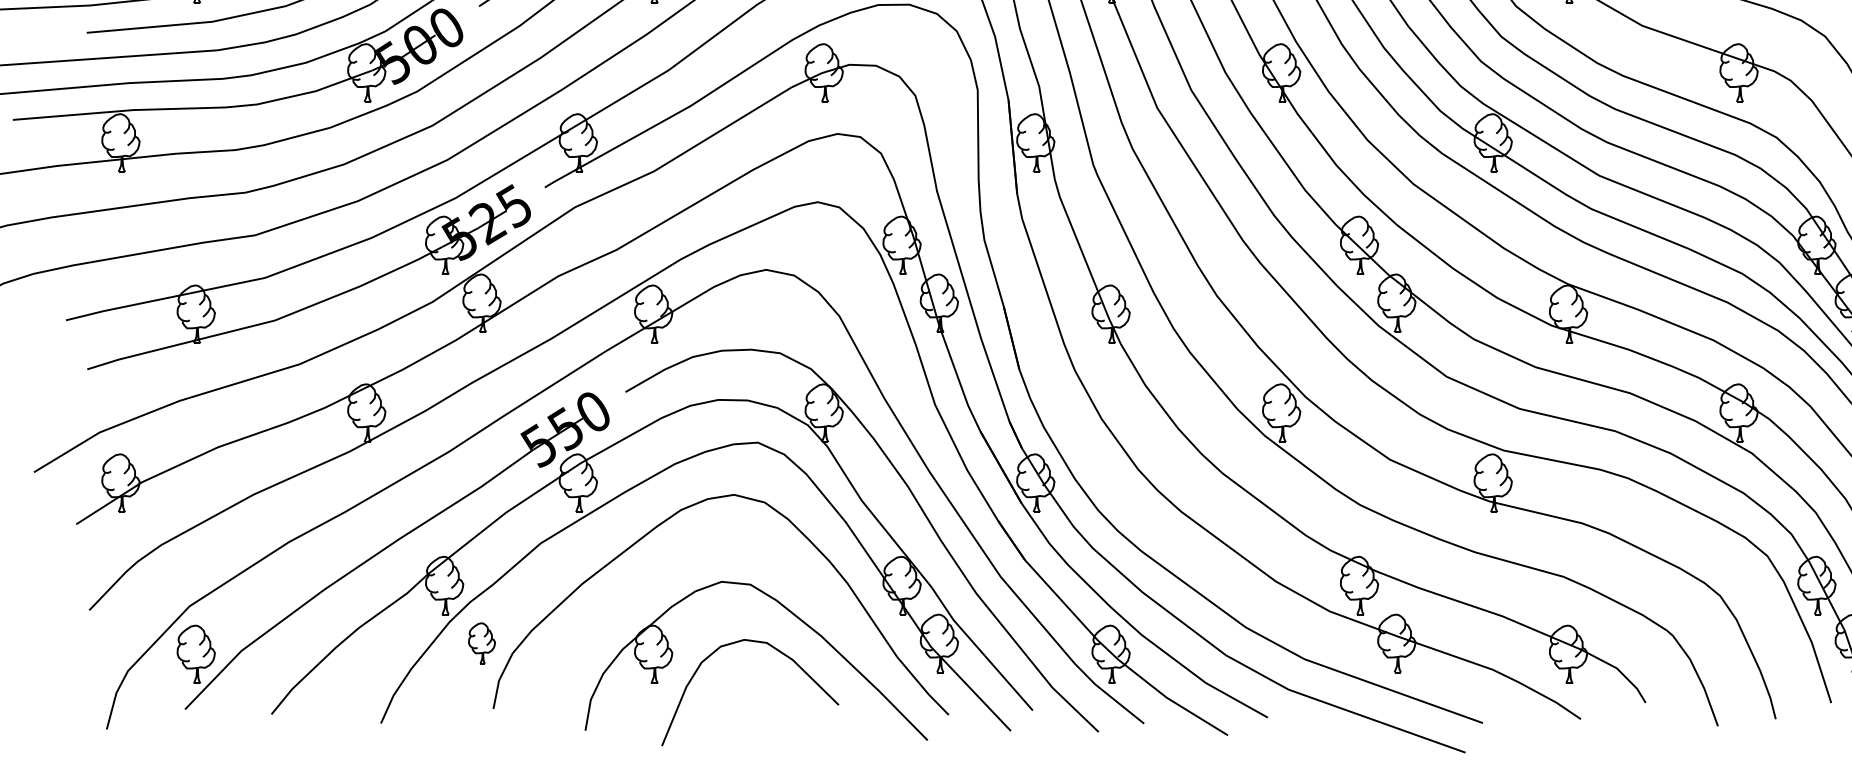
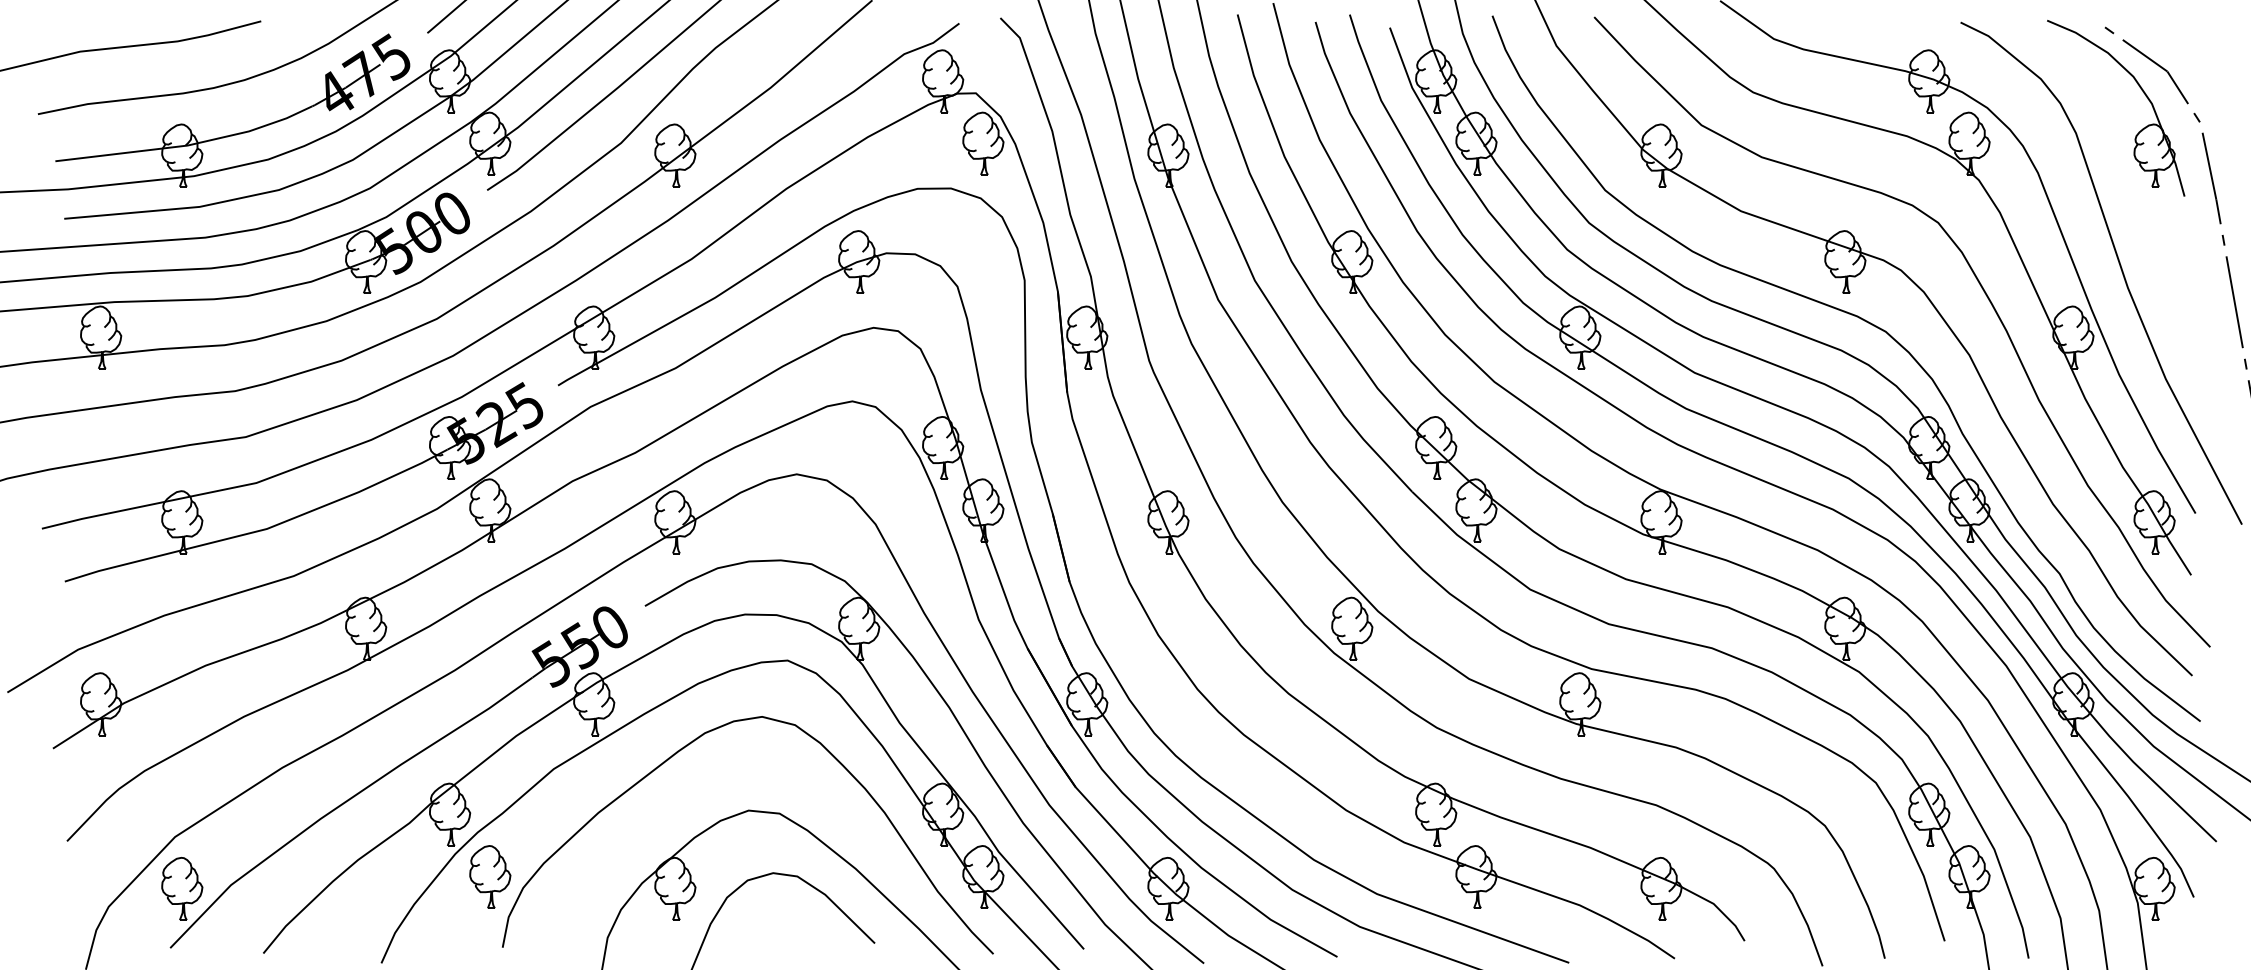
part: (482, 642) -> (490, 876), size x1.43

